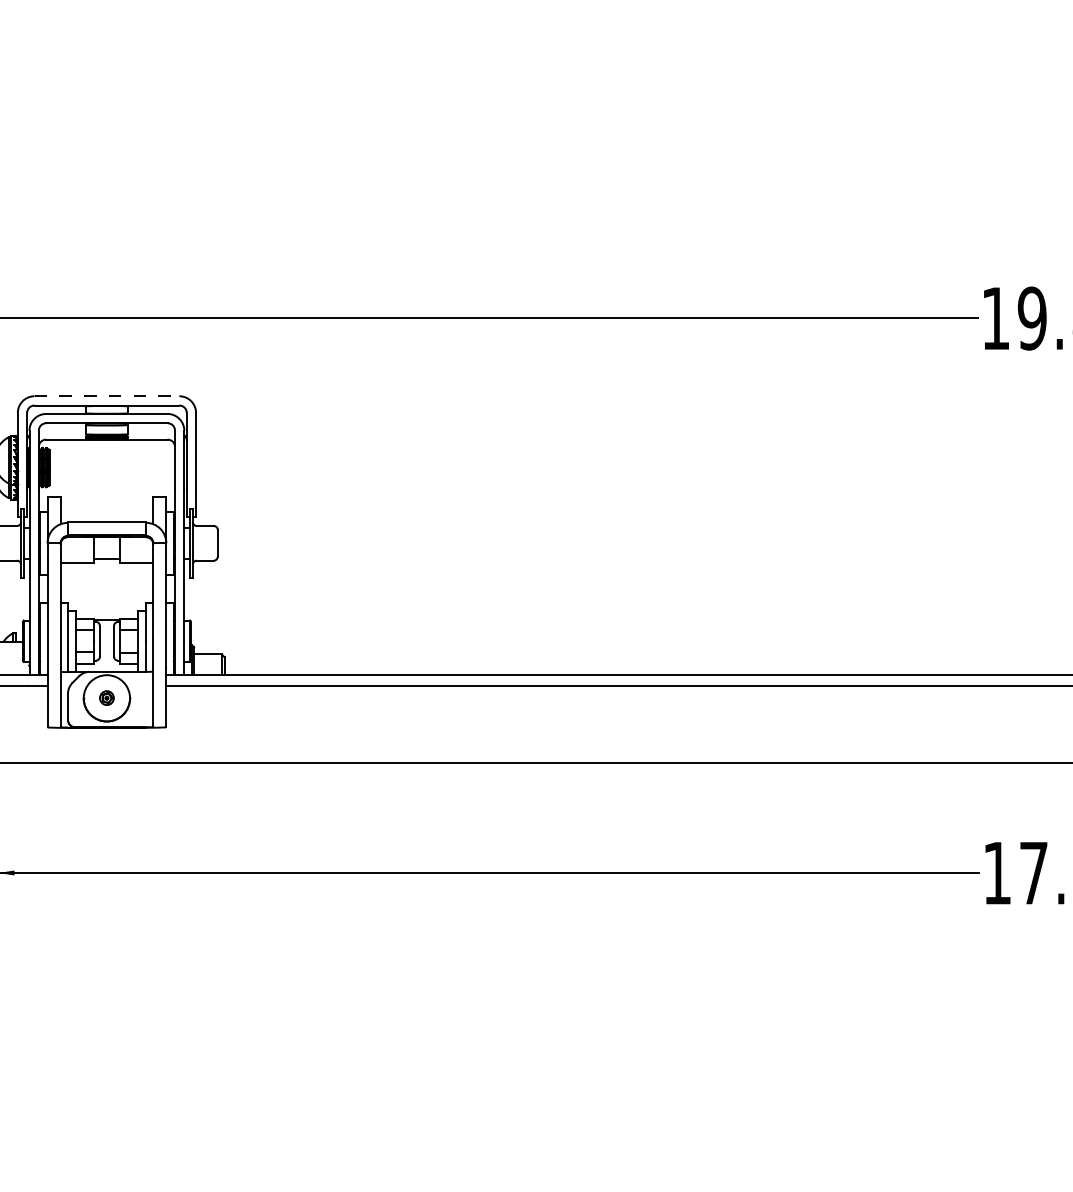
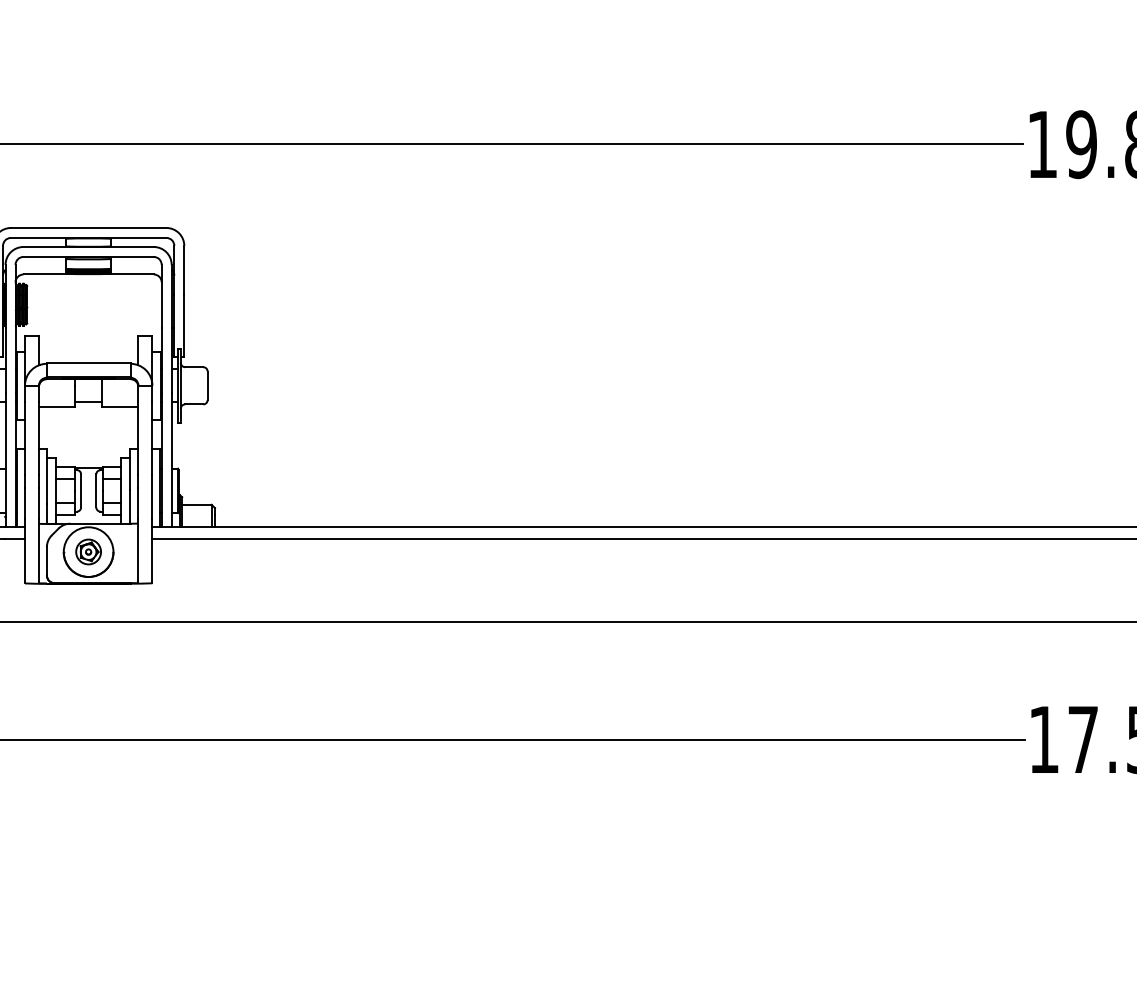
line: (107, 396) -> (89, 228), dashed -> solid
part: (106, 697) -> (88, 551), size x1.67

